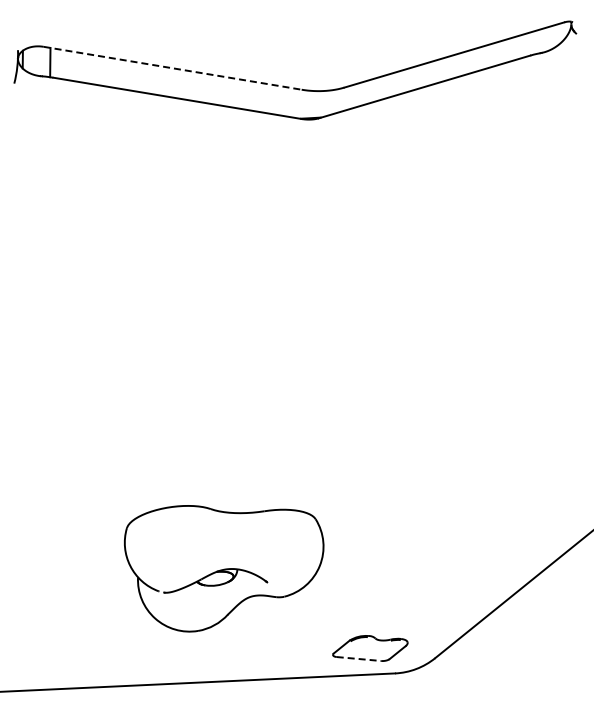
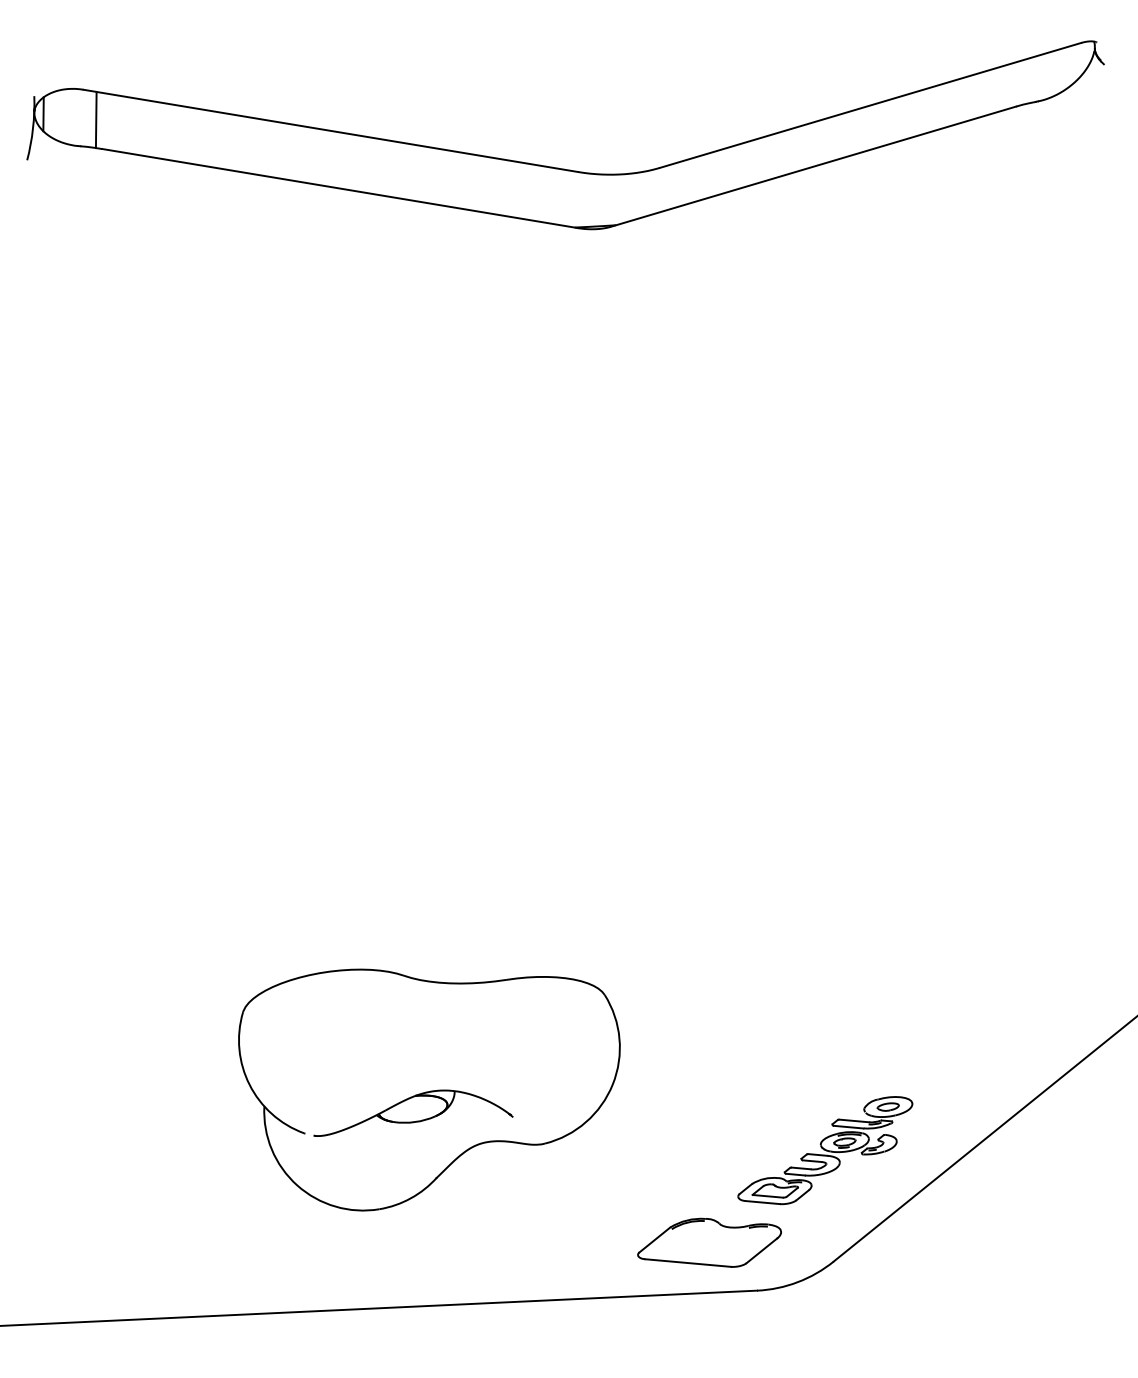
line: (172, 68) -> (330, 131), dashed -> solid
part: (430, 600) -> (824, 1150), added
line: (359, 659) -> (688, 1263), dashed -> solid

